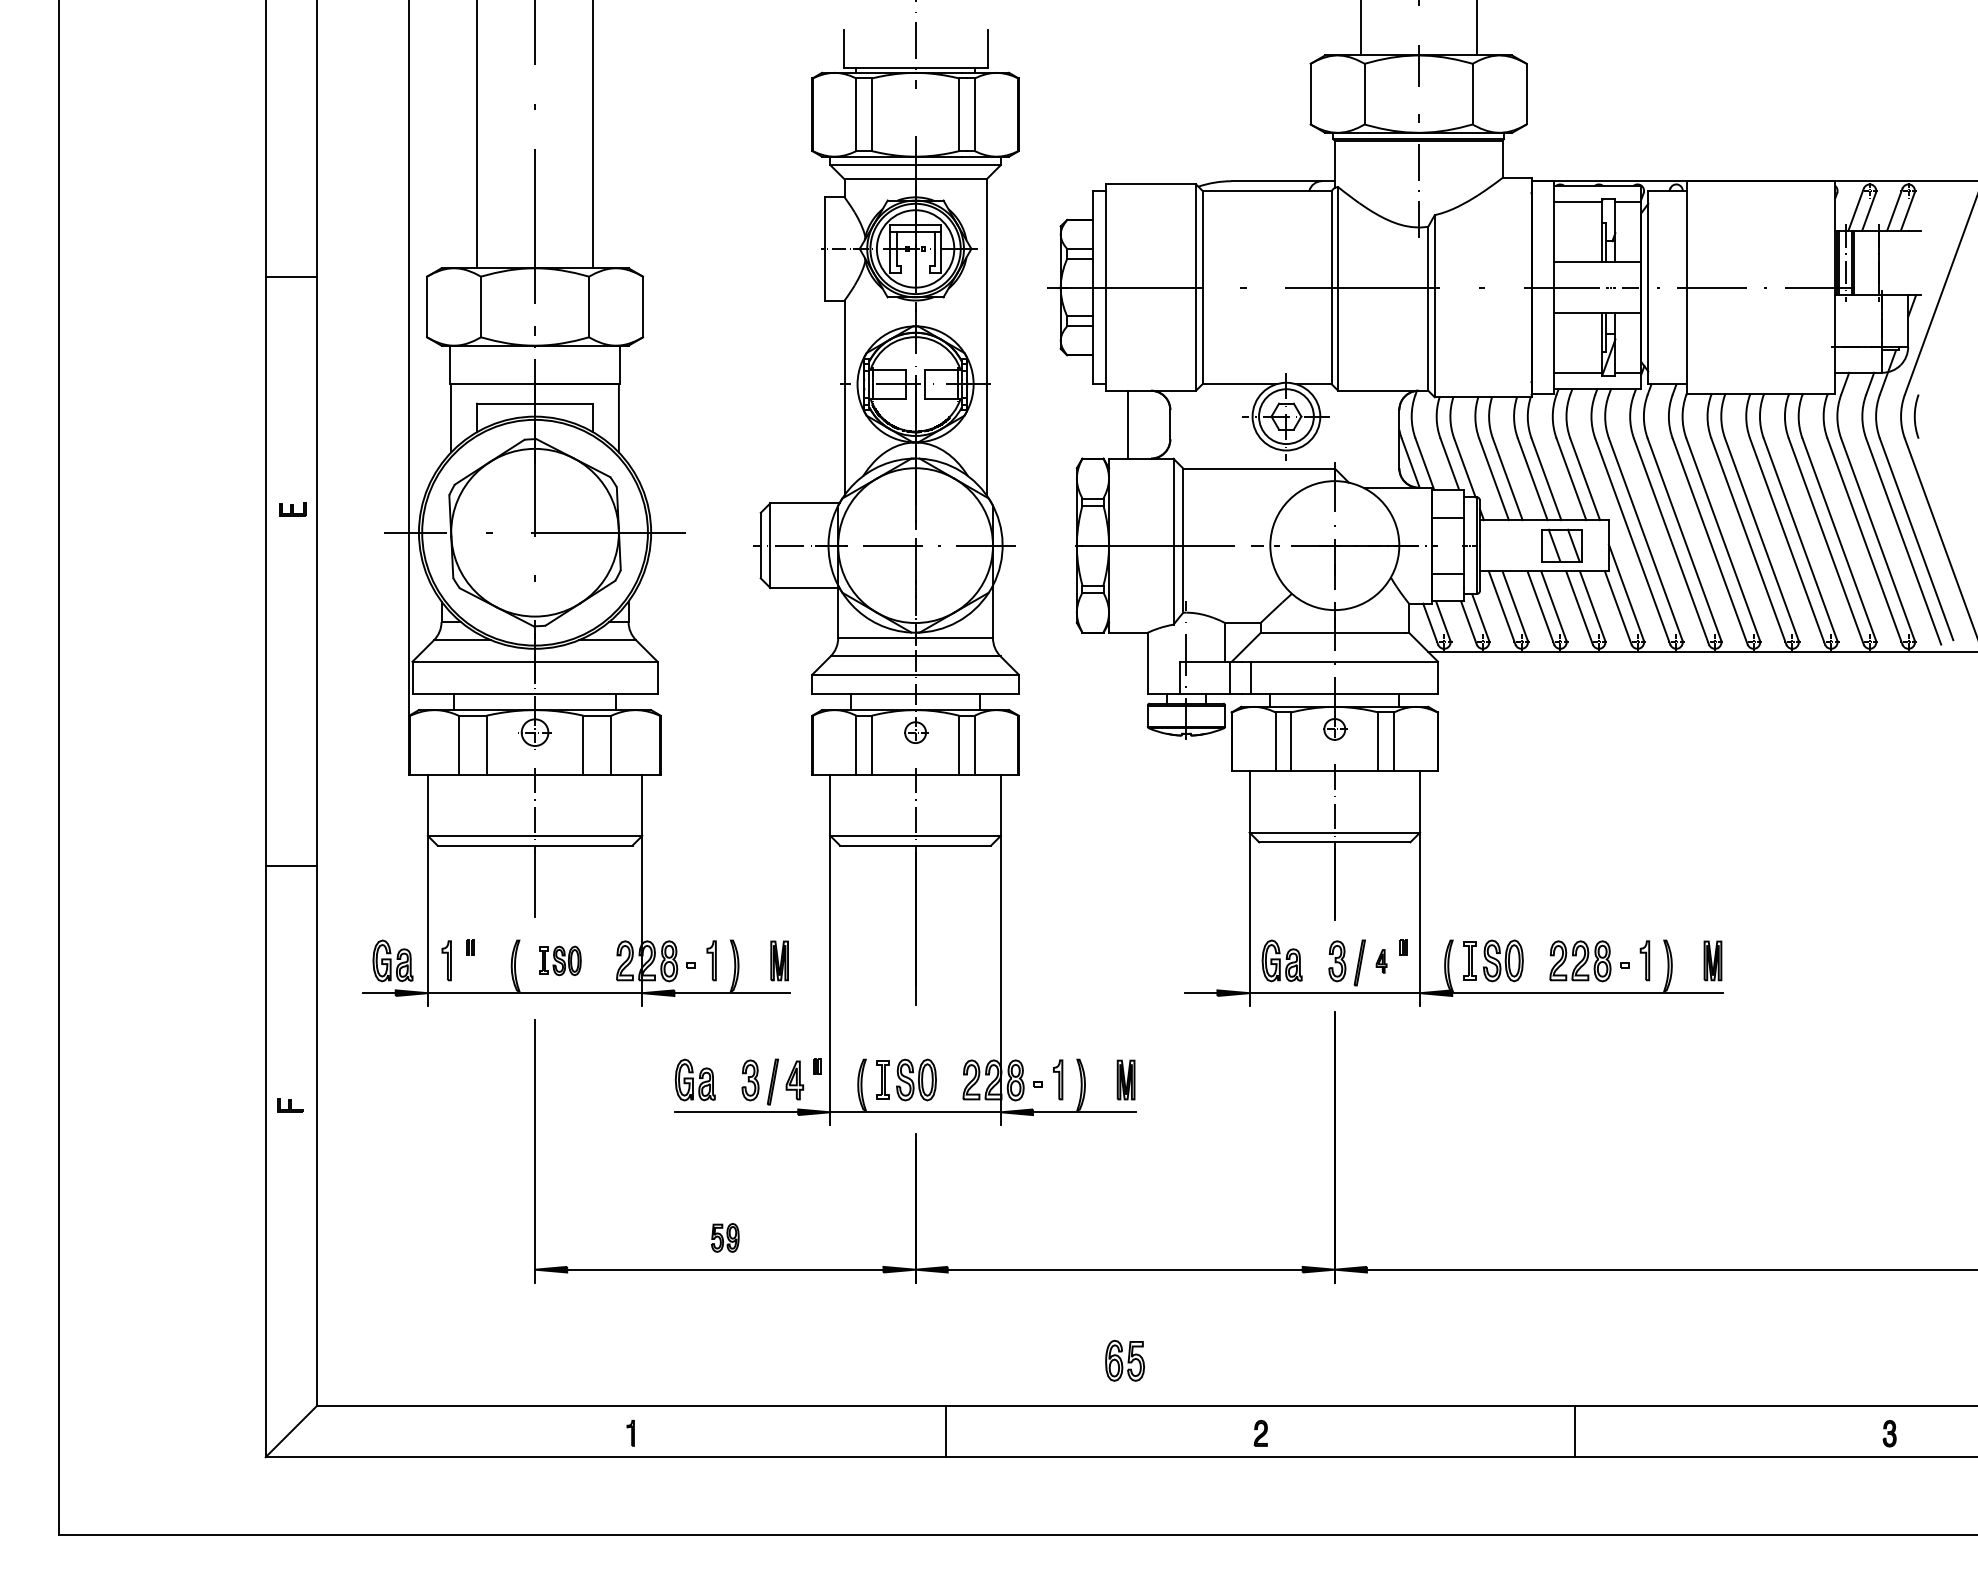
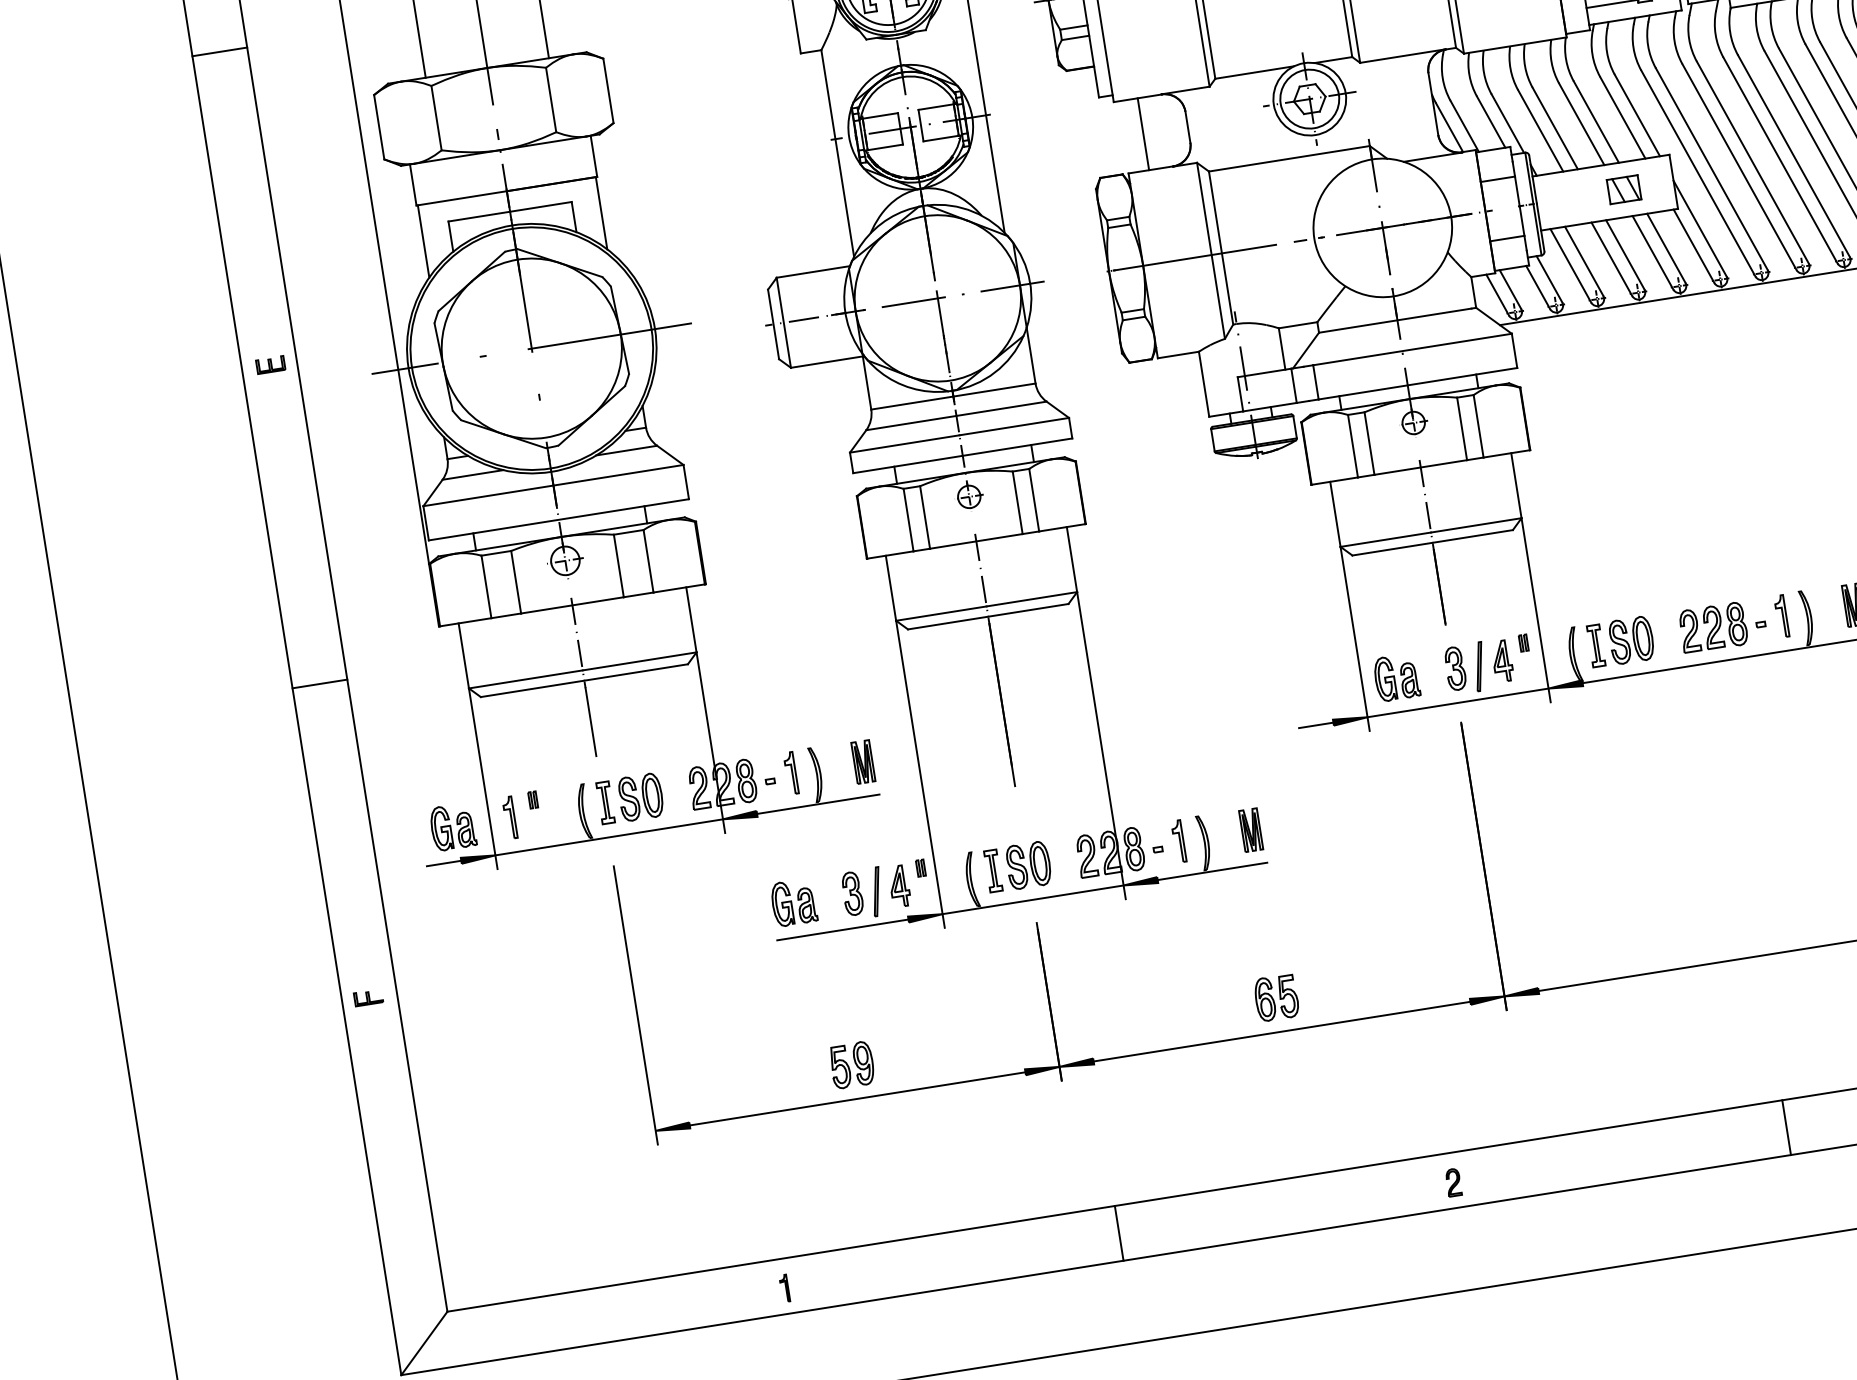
line: (291, 276) -> (219, 51), moved
part: (1562, 545) -> (1624, 189), size x0.71
line: (291, 866) -> (319, 684), moved
part: (560, 960) -> (630, 798), size x1.43
part: (1381, 961) -> (1502, 661), size x1.67
part: (725, 1237) -> (852, 1064), size x1.43
part: (1124, 1360) -> (1275, 997), moved

